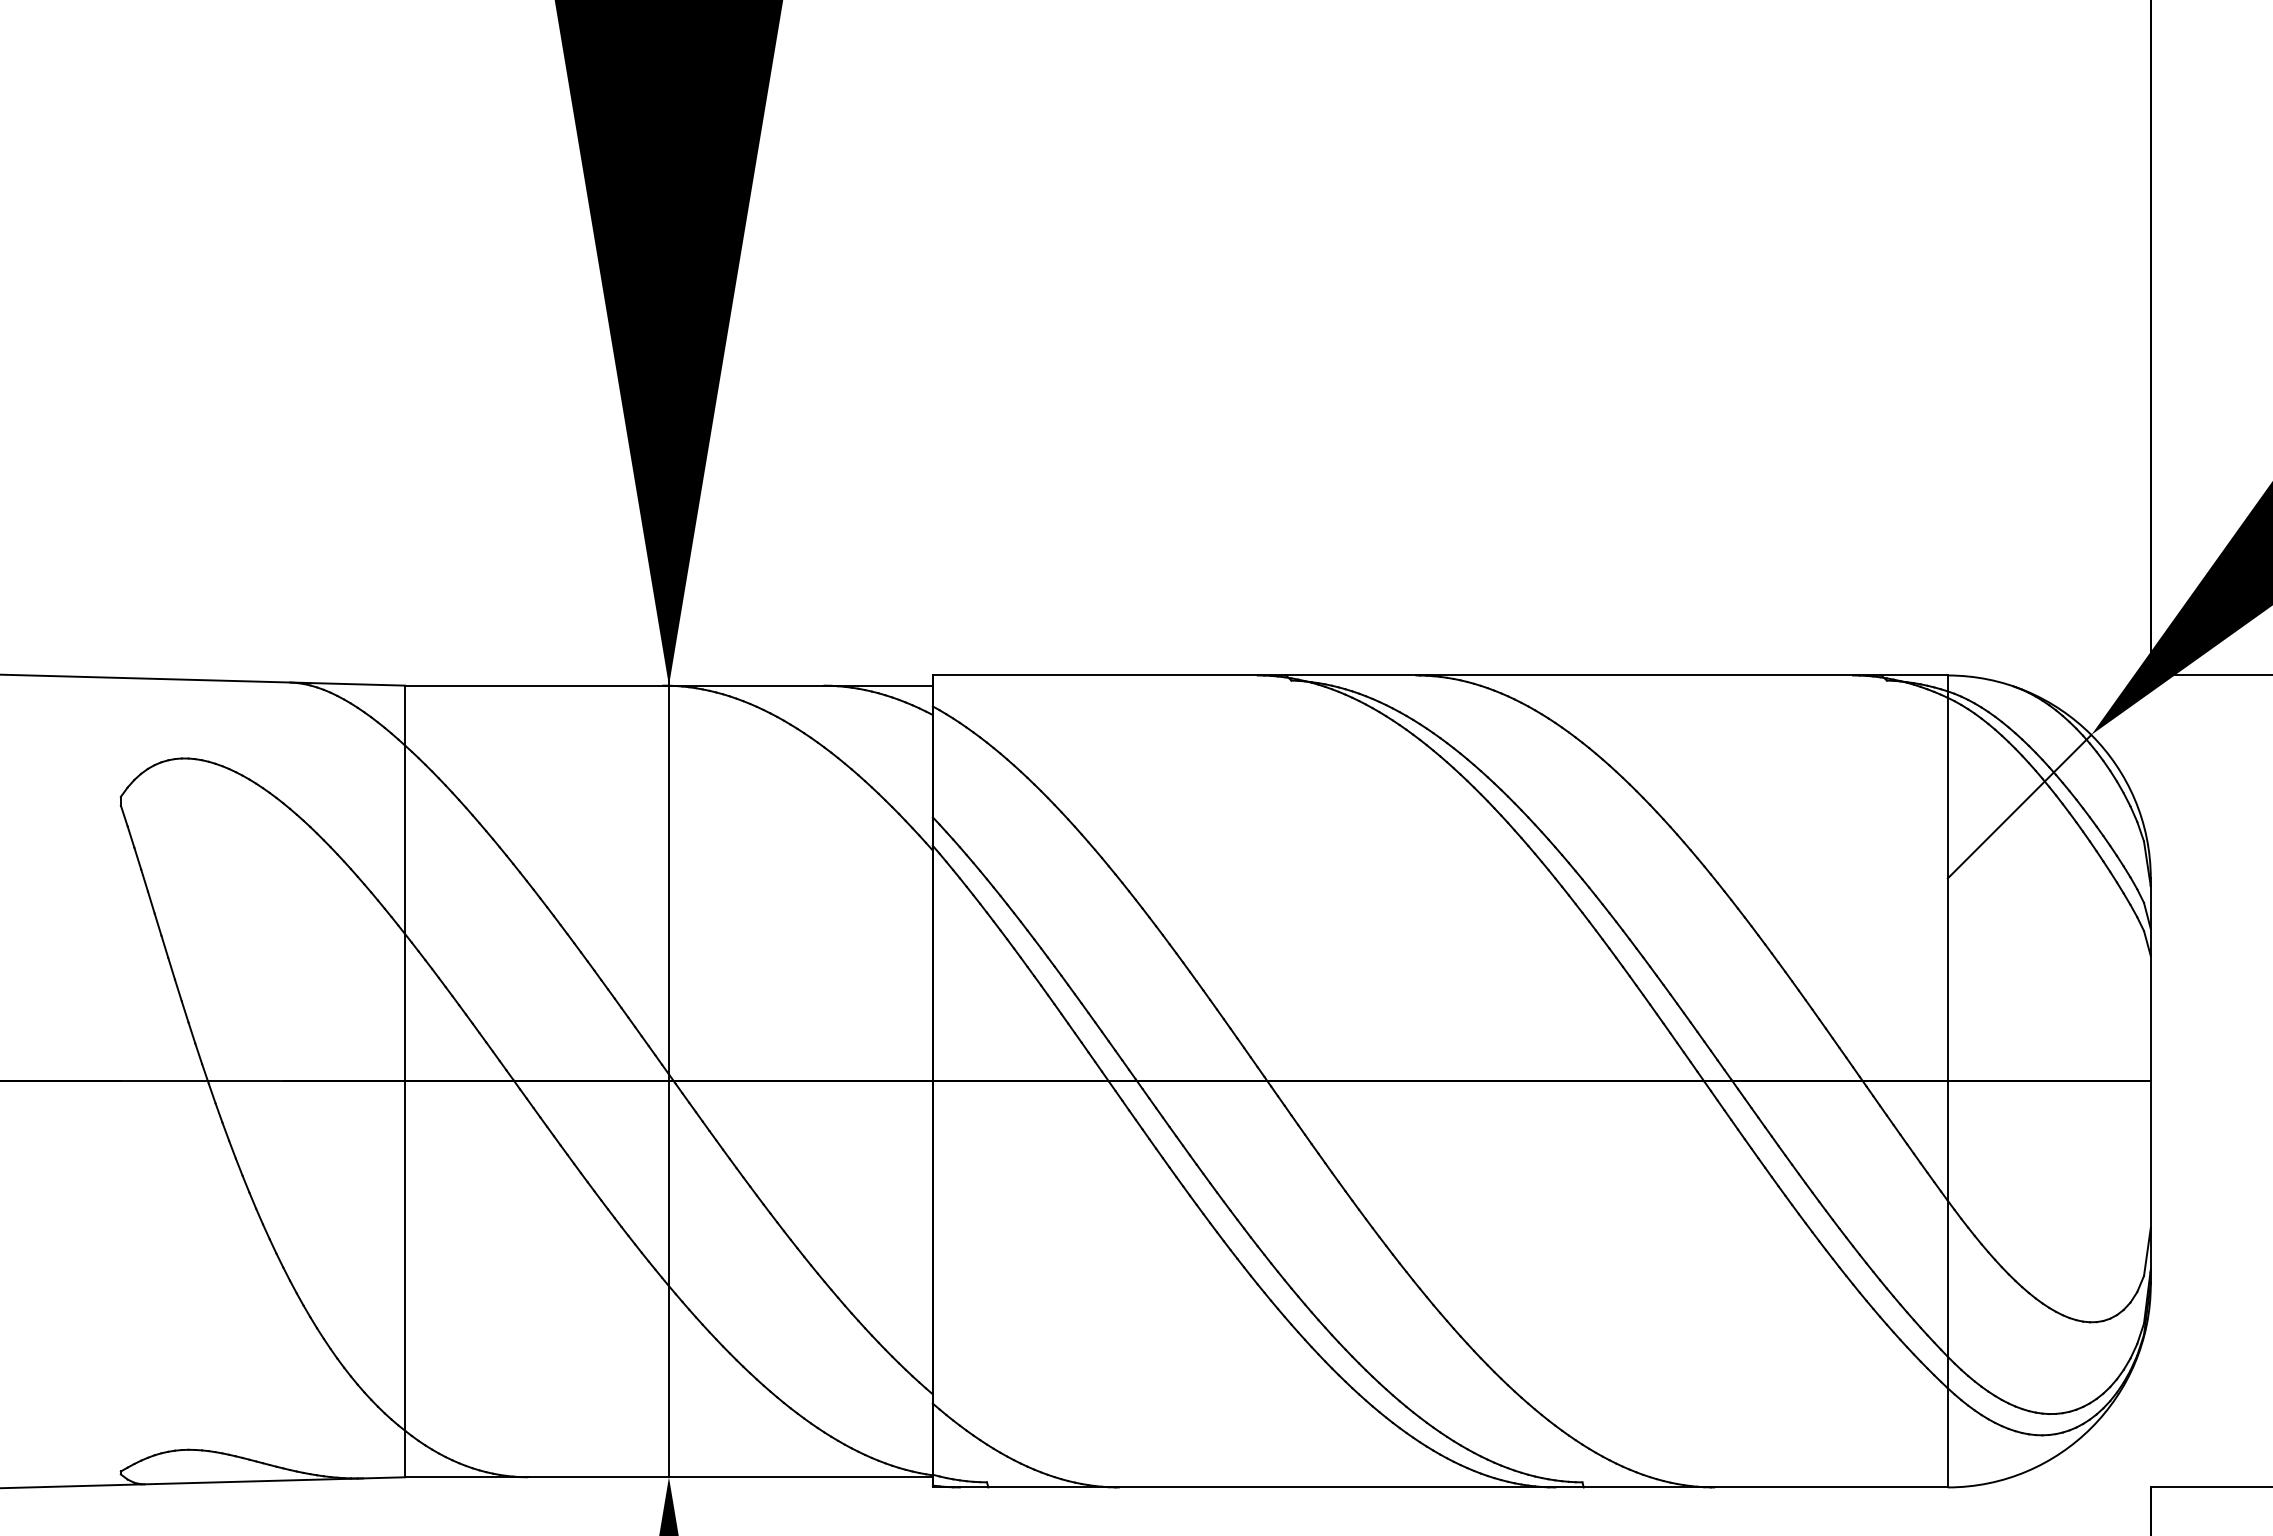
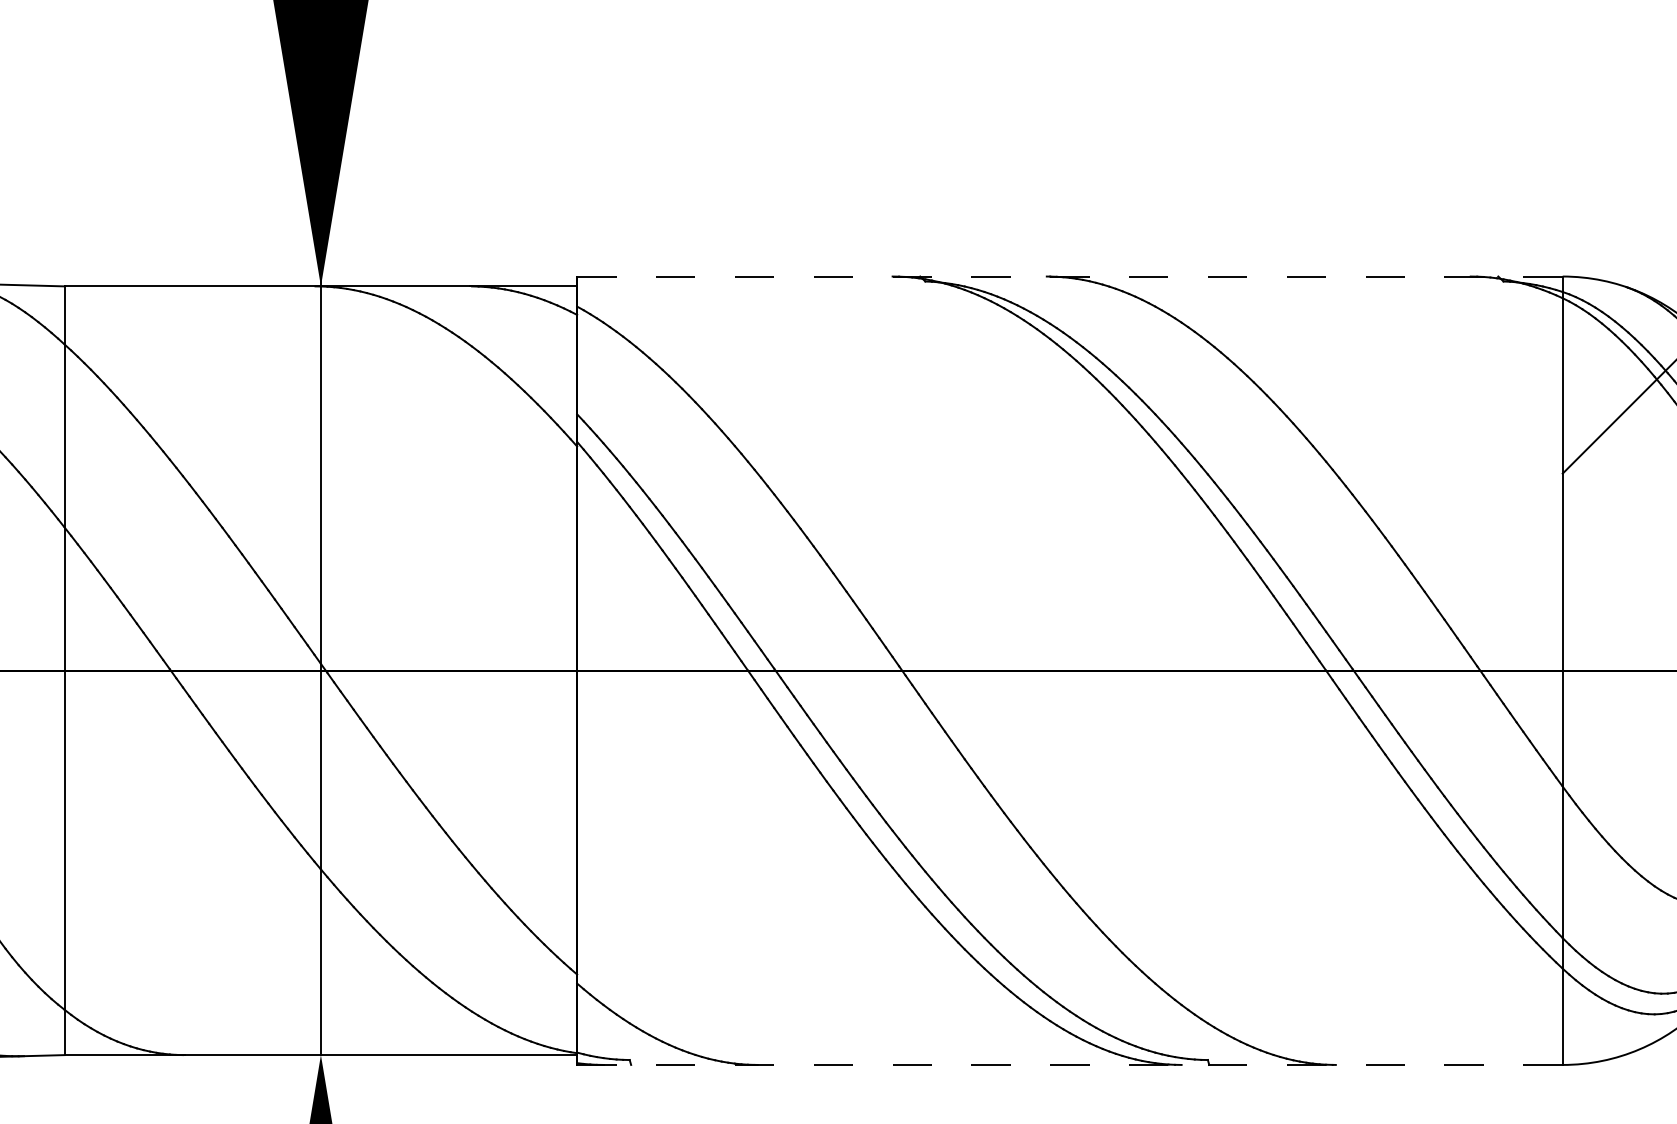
line: (1439, 675) -> (1069, 276), solid -> dashed
line: (1440, 1487) -> (1070, 1065), solid -> dashed

